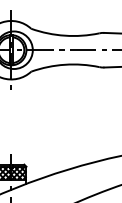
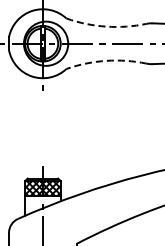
arc: (65, 35) -> (106, 26), solid -> dashed
arc: (65, 64) -> (106, 60), solid -> dashed

